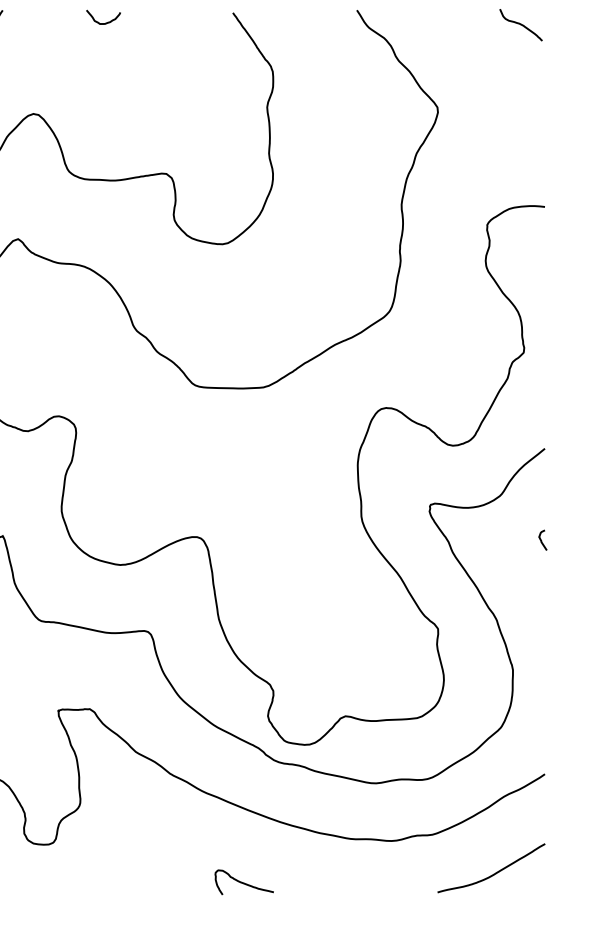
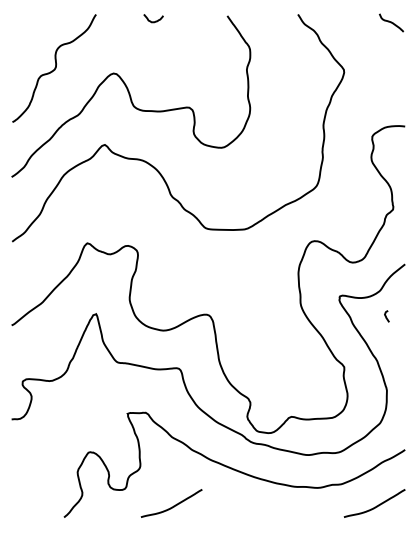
curve: (542, 540) -> (386, 316), moved
curve: (138, 871) -> (173, 505), added
curve: (241, 880) -> (232, 510), removed

